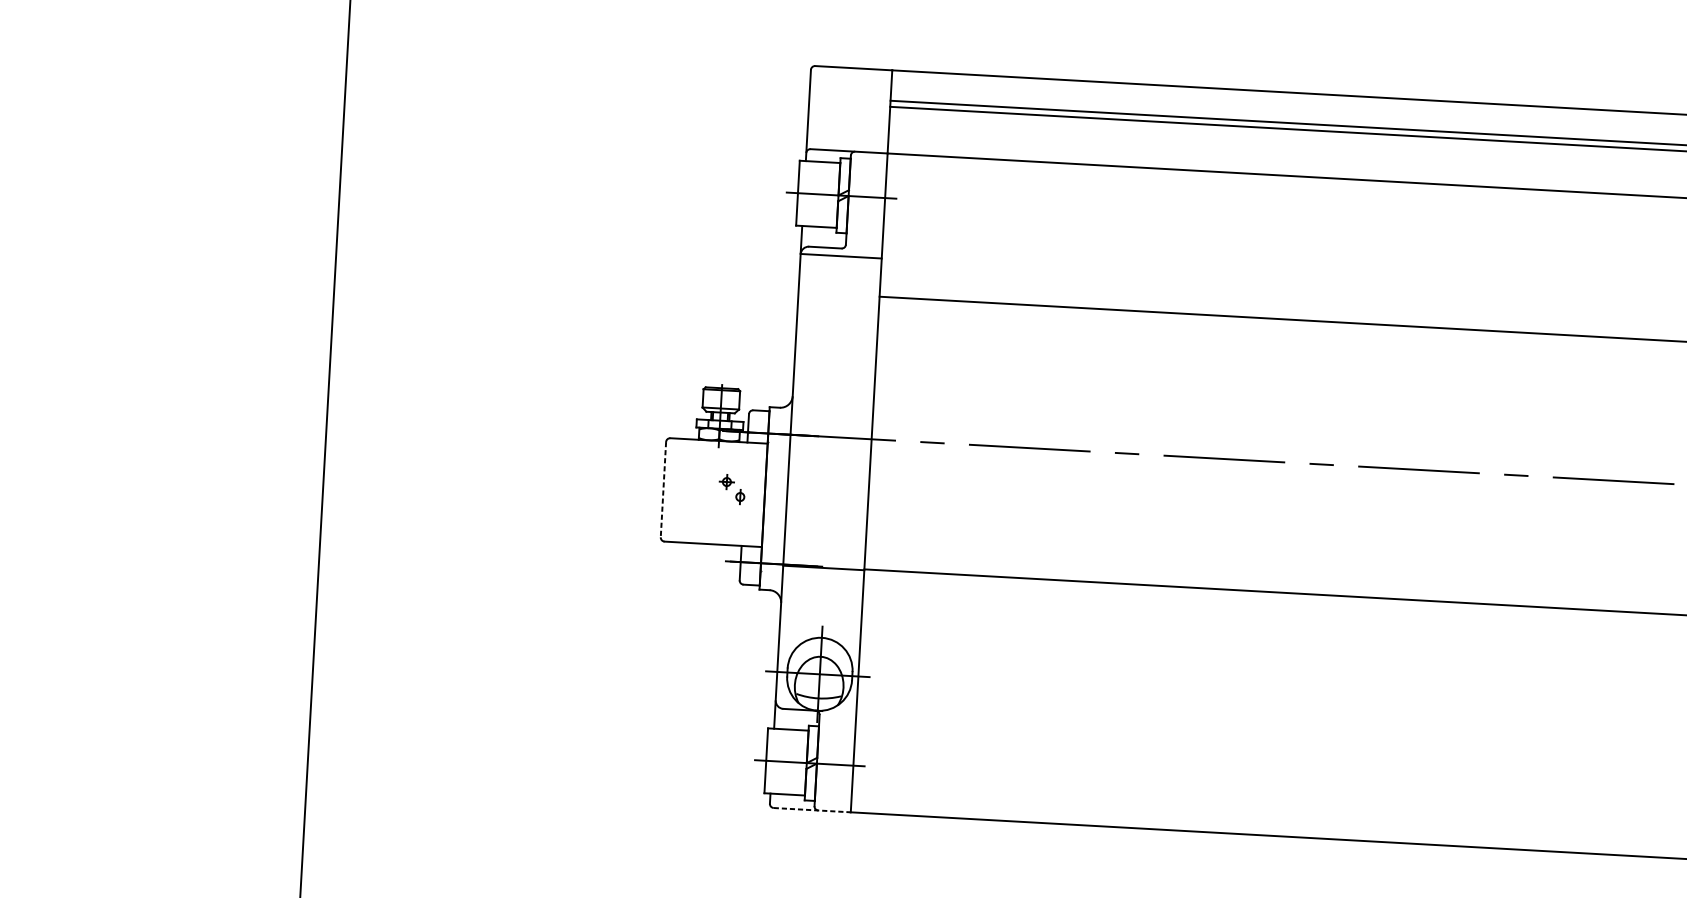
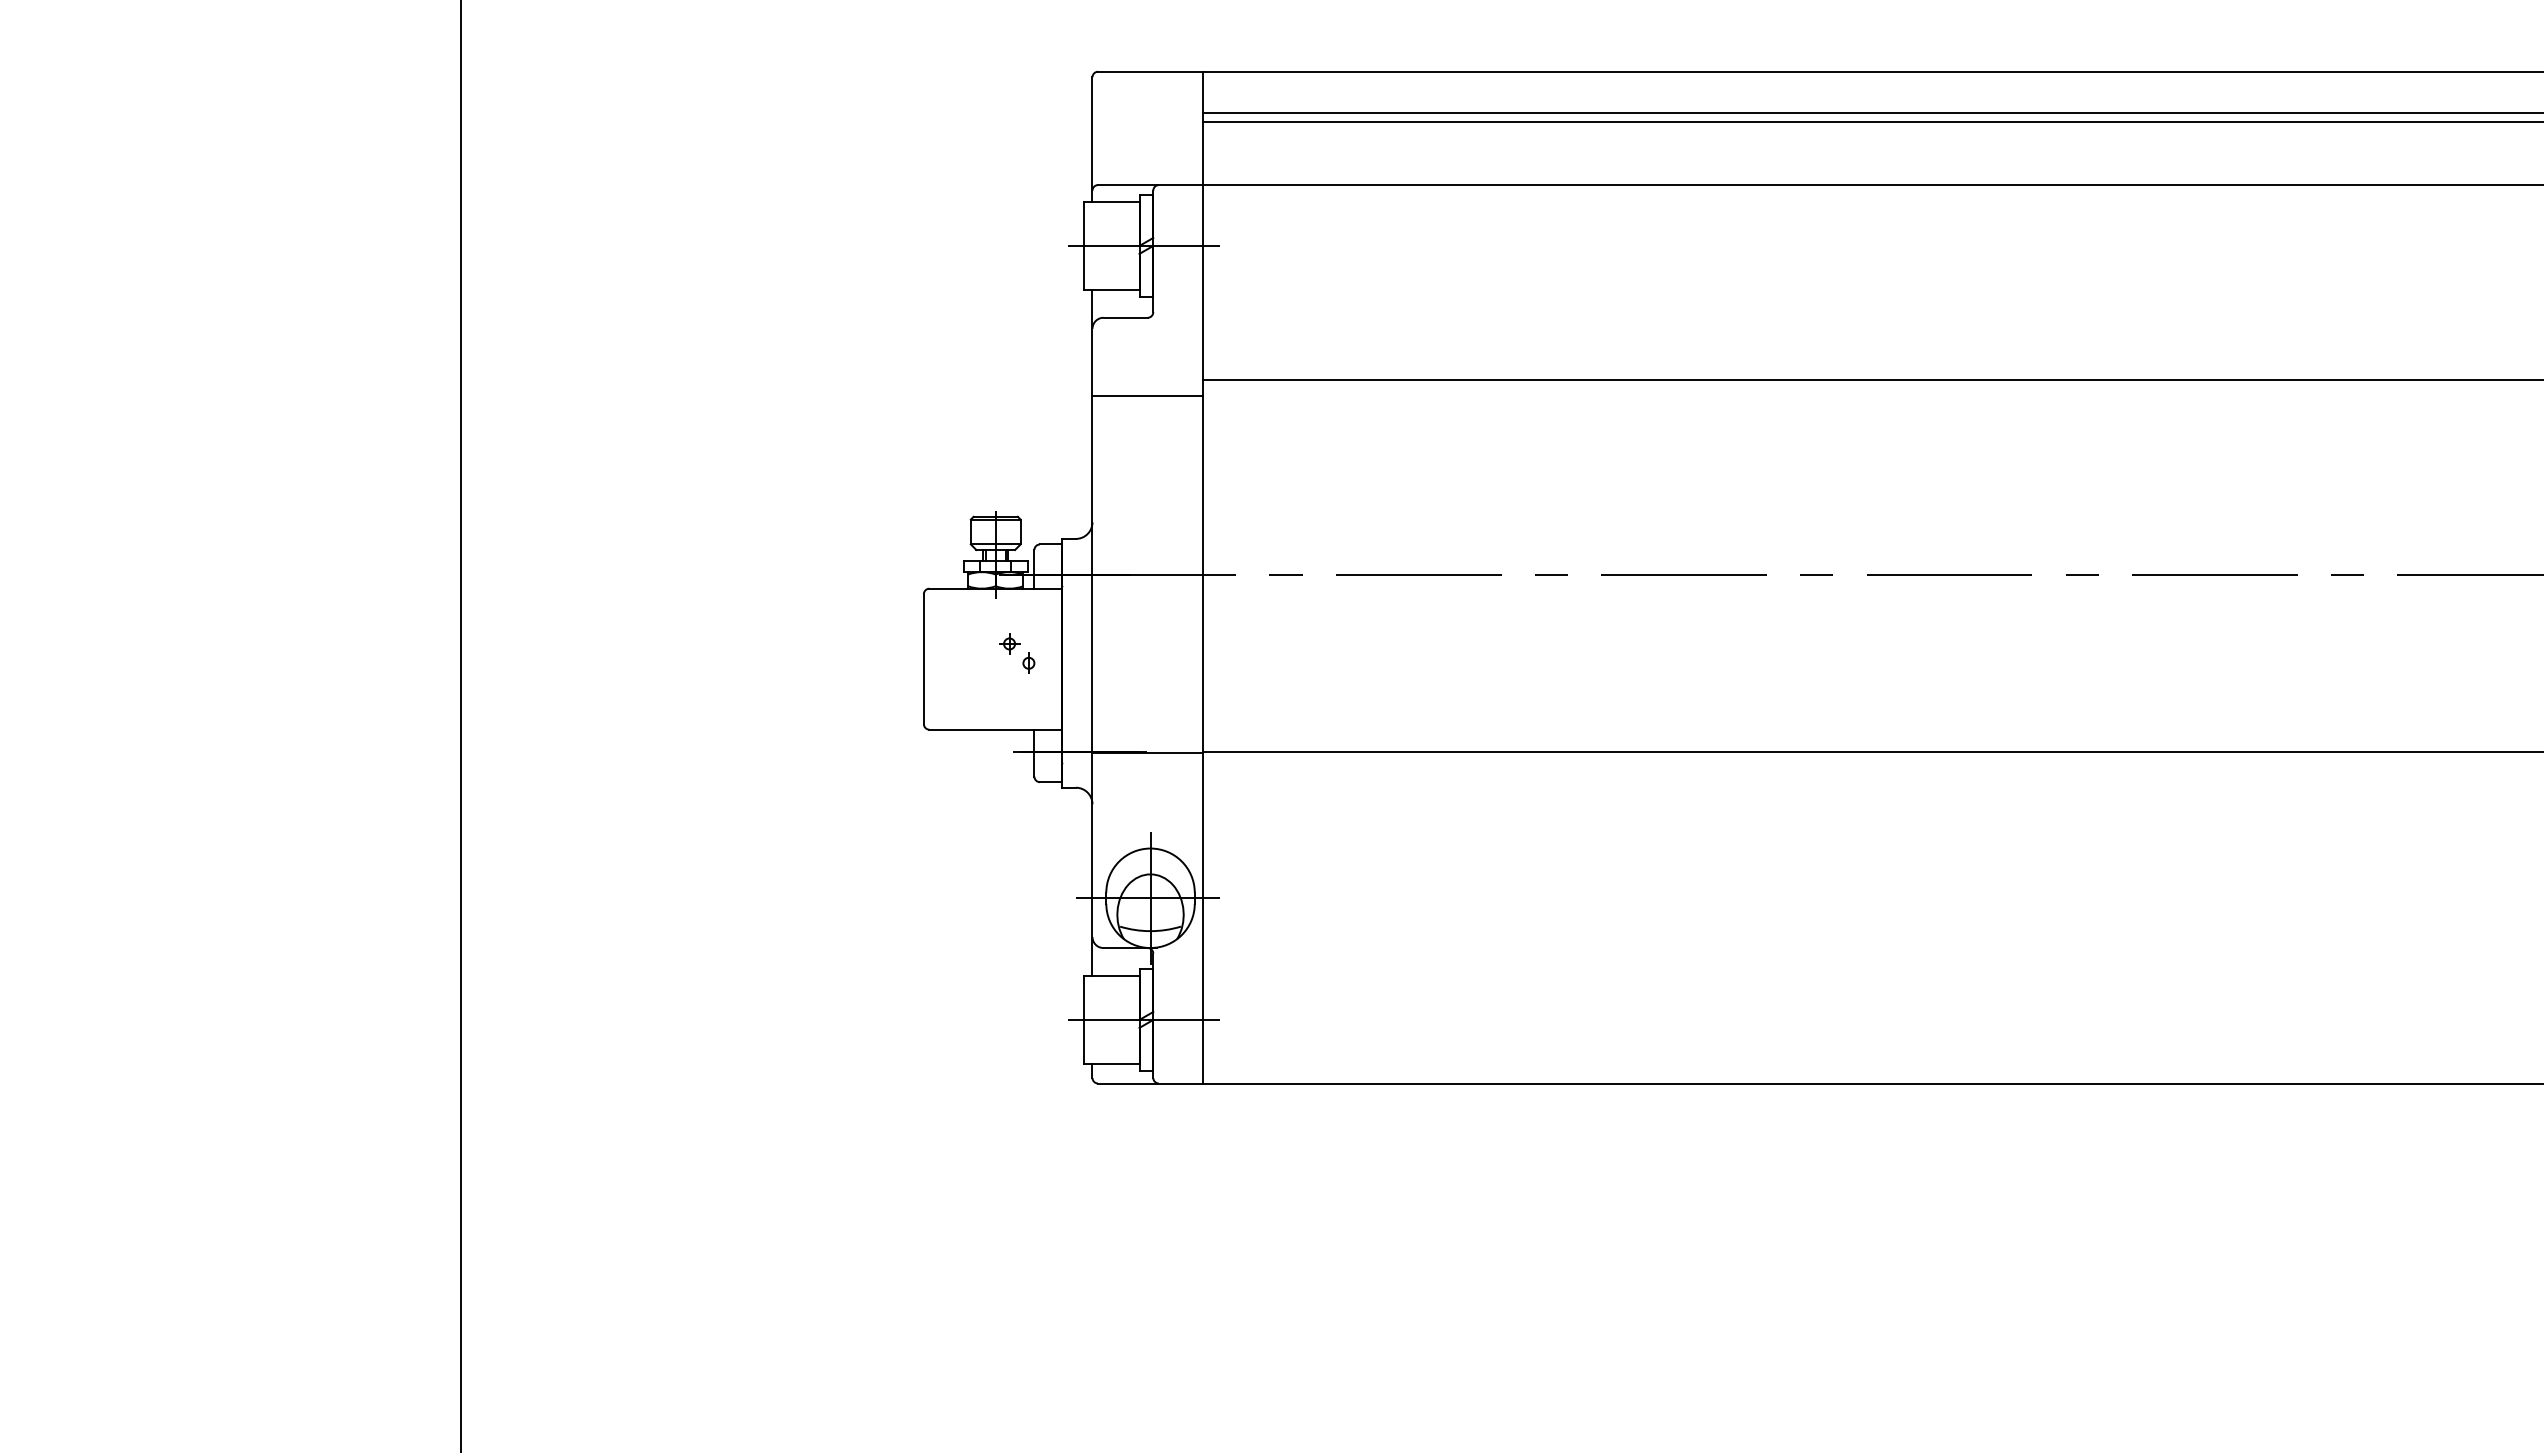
line: (841, 256) -> (1147, 396), moved
line: (663, 489) -> (923, 659), dashed -> solid
line: (812, 810) -> (1150, 1083), dashed -> solid

